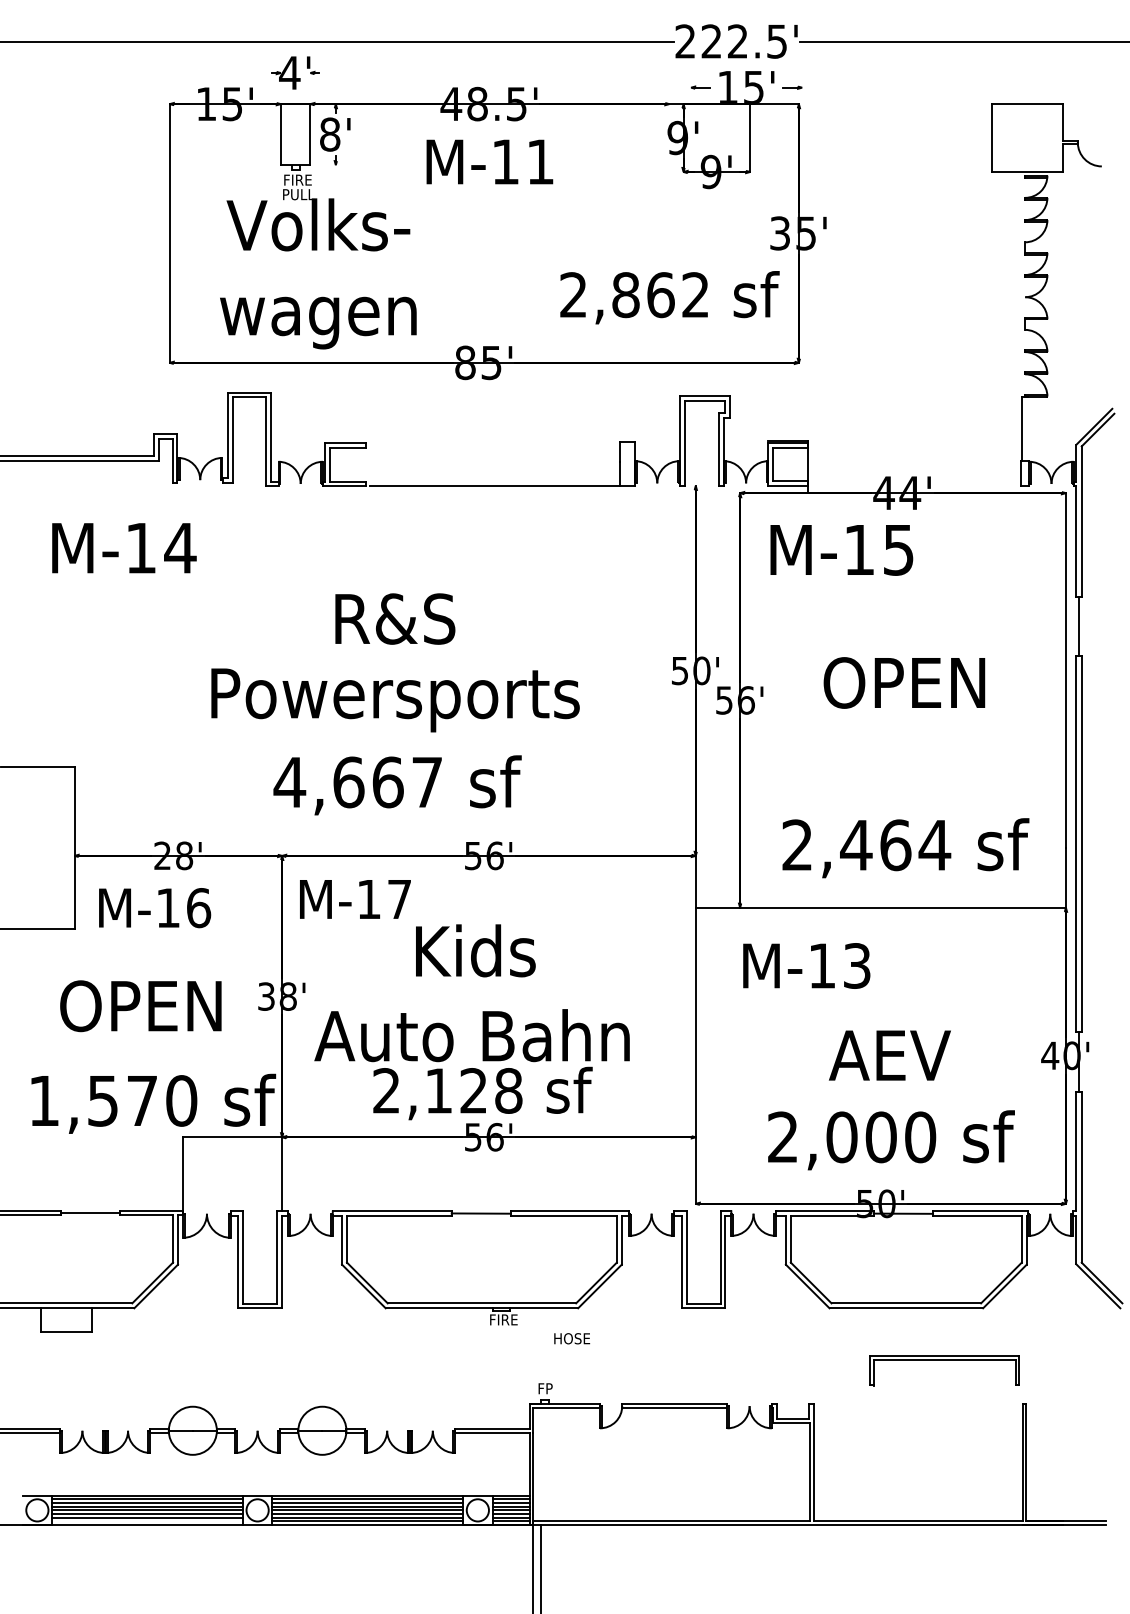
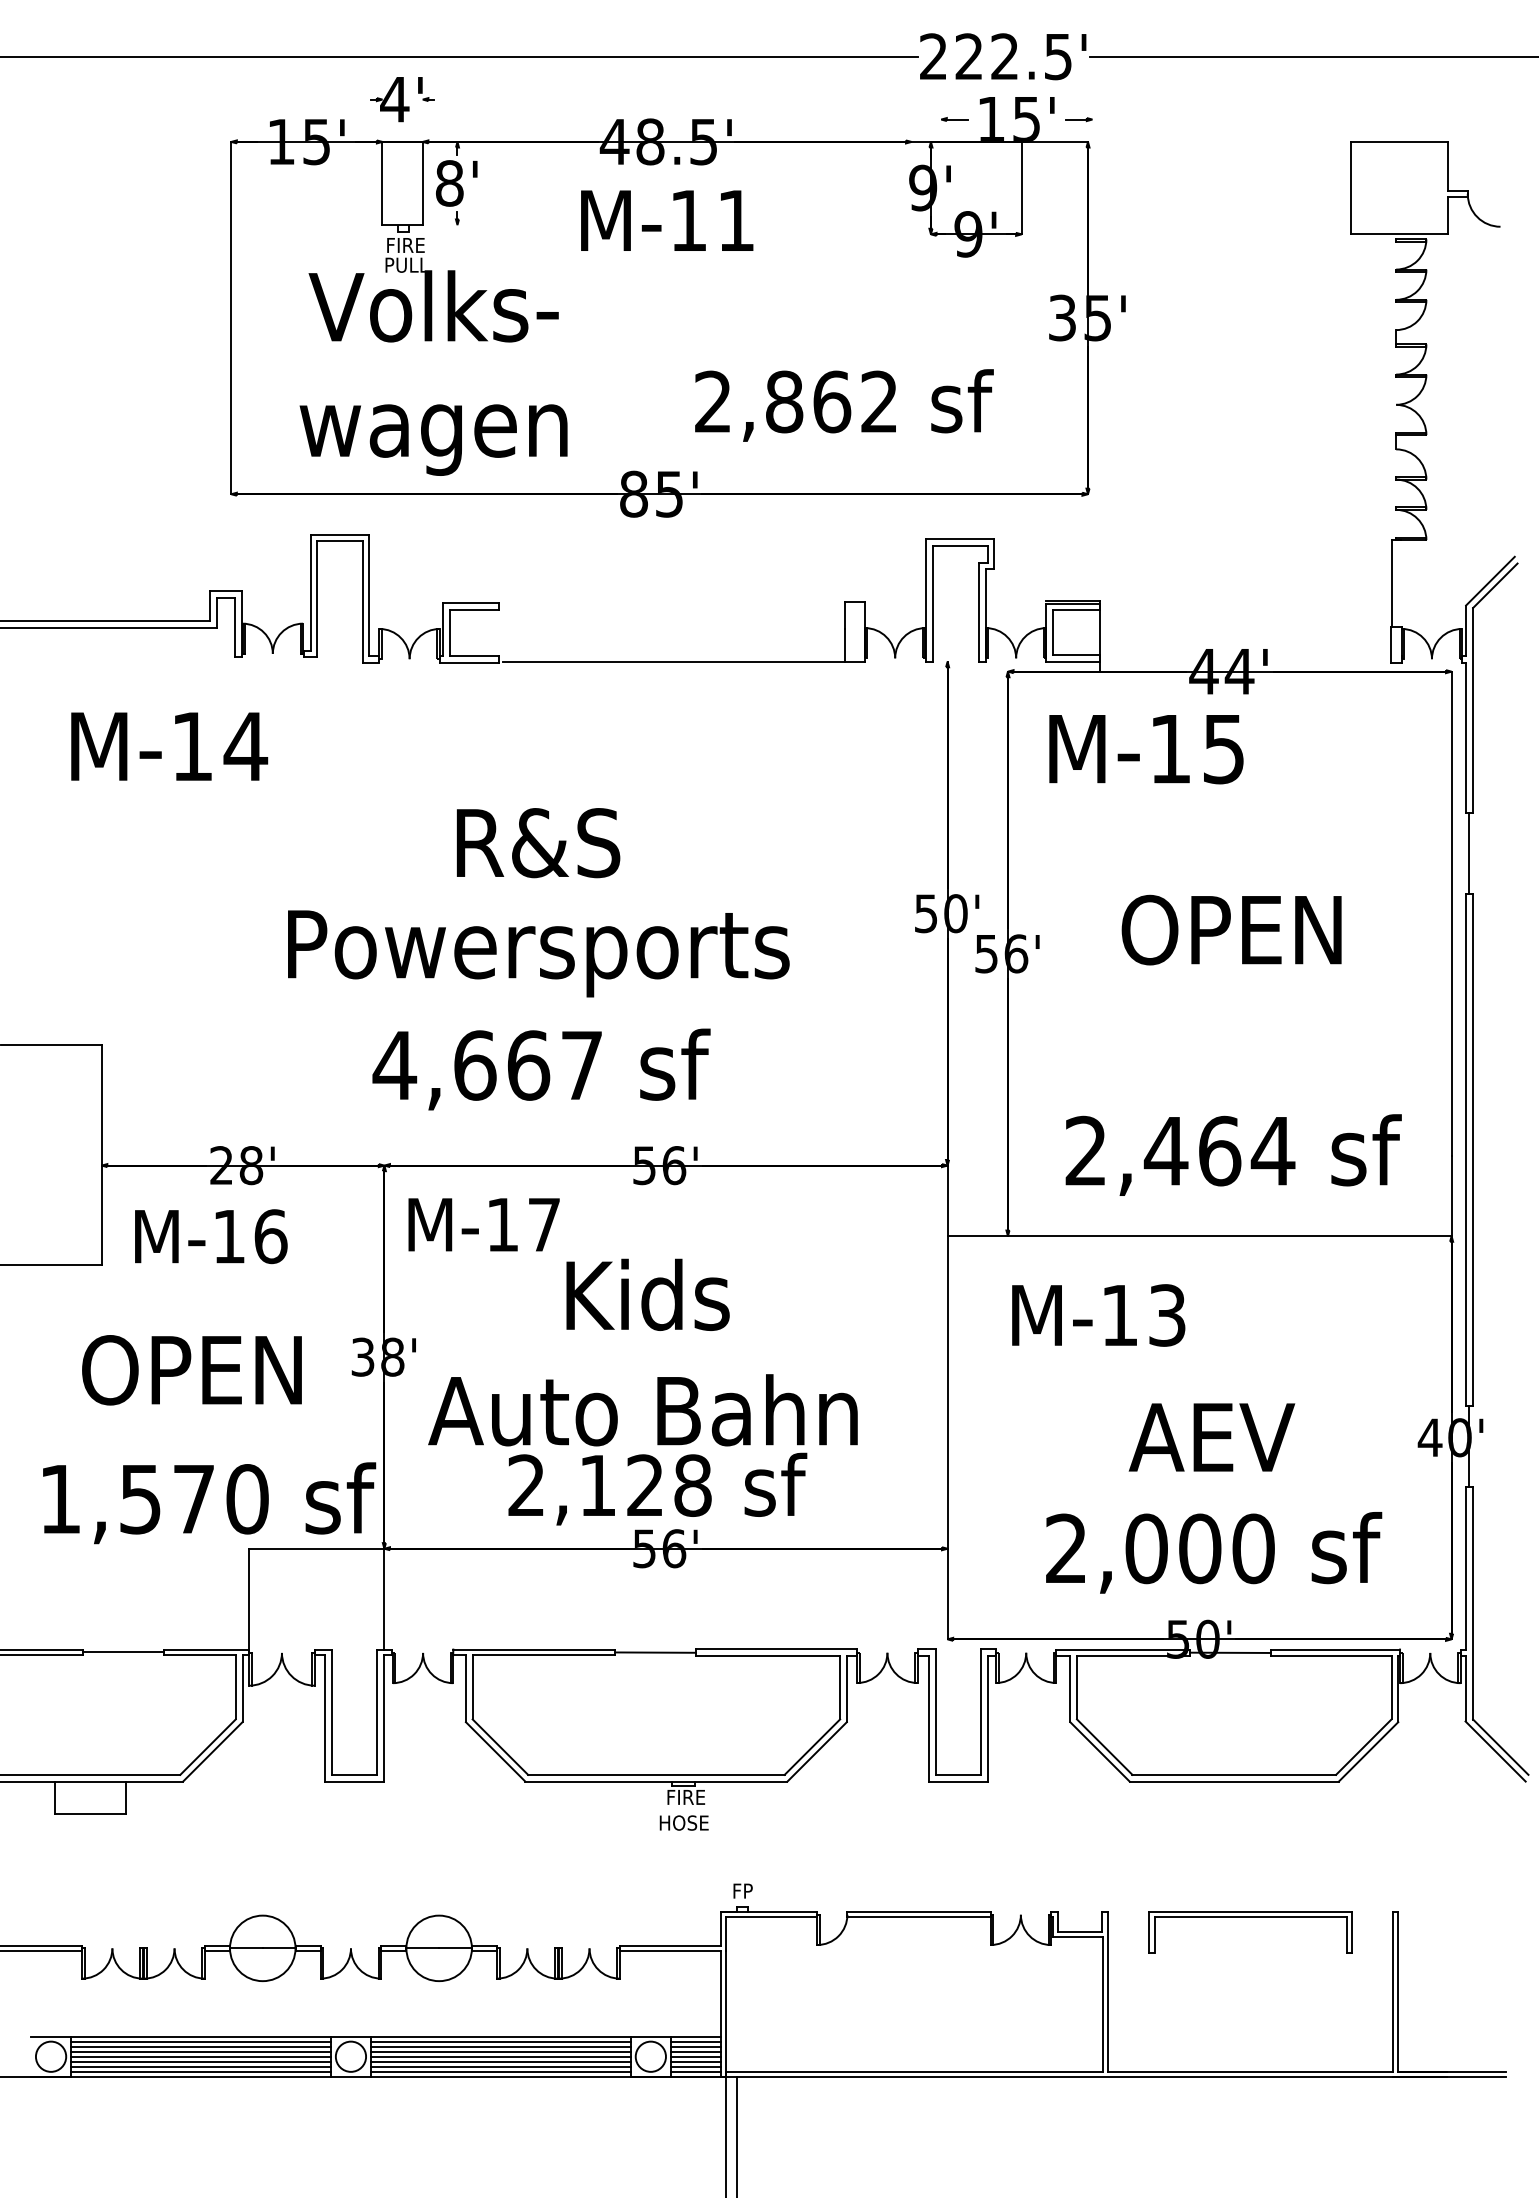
text: (670, 297) -> (844, 405), moved
text: (571, 1338) -> (683, 1822), moved
part: (944, 1359) -> (1250, 1917), moved
line: (147, 1521) -> (200, 2071), added

